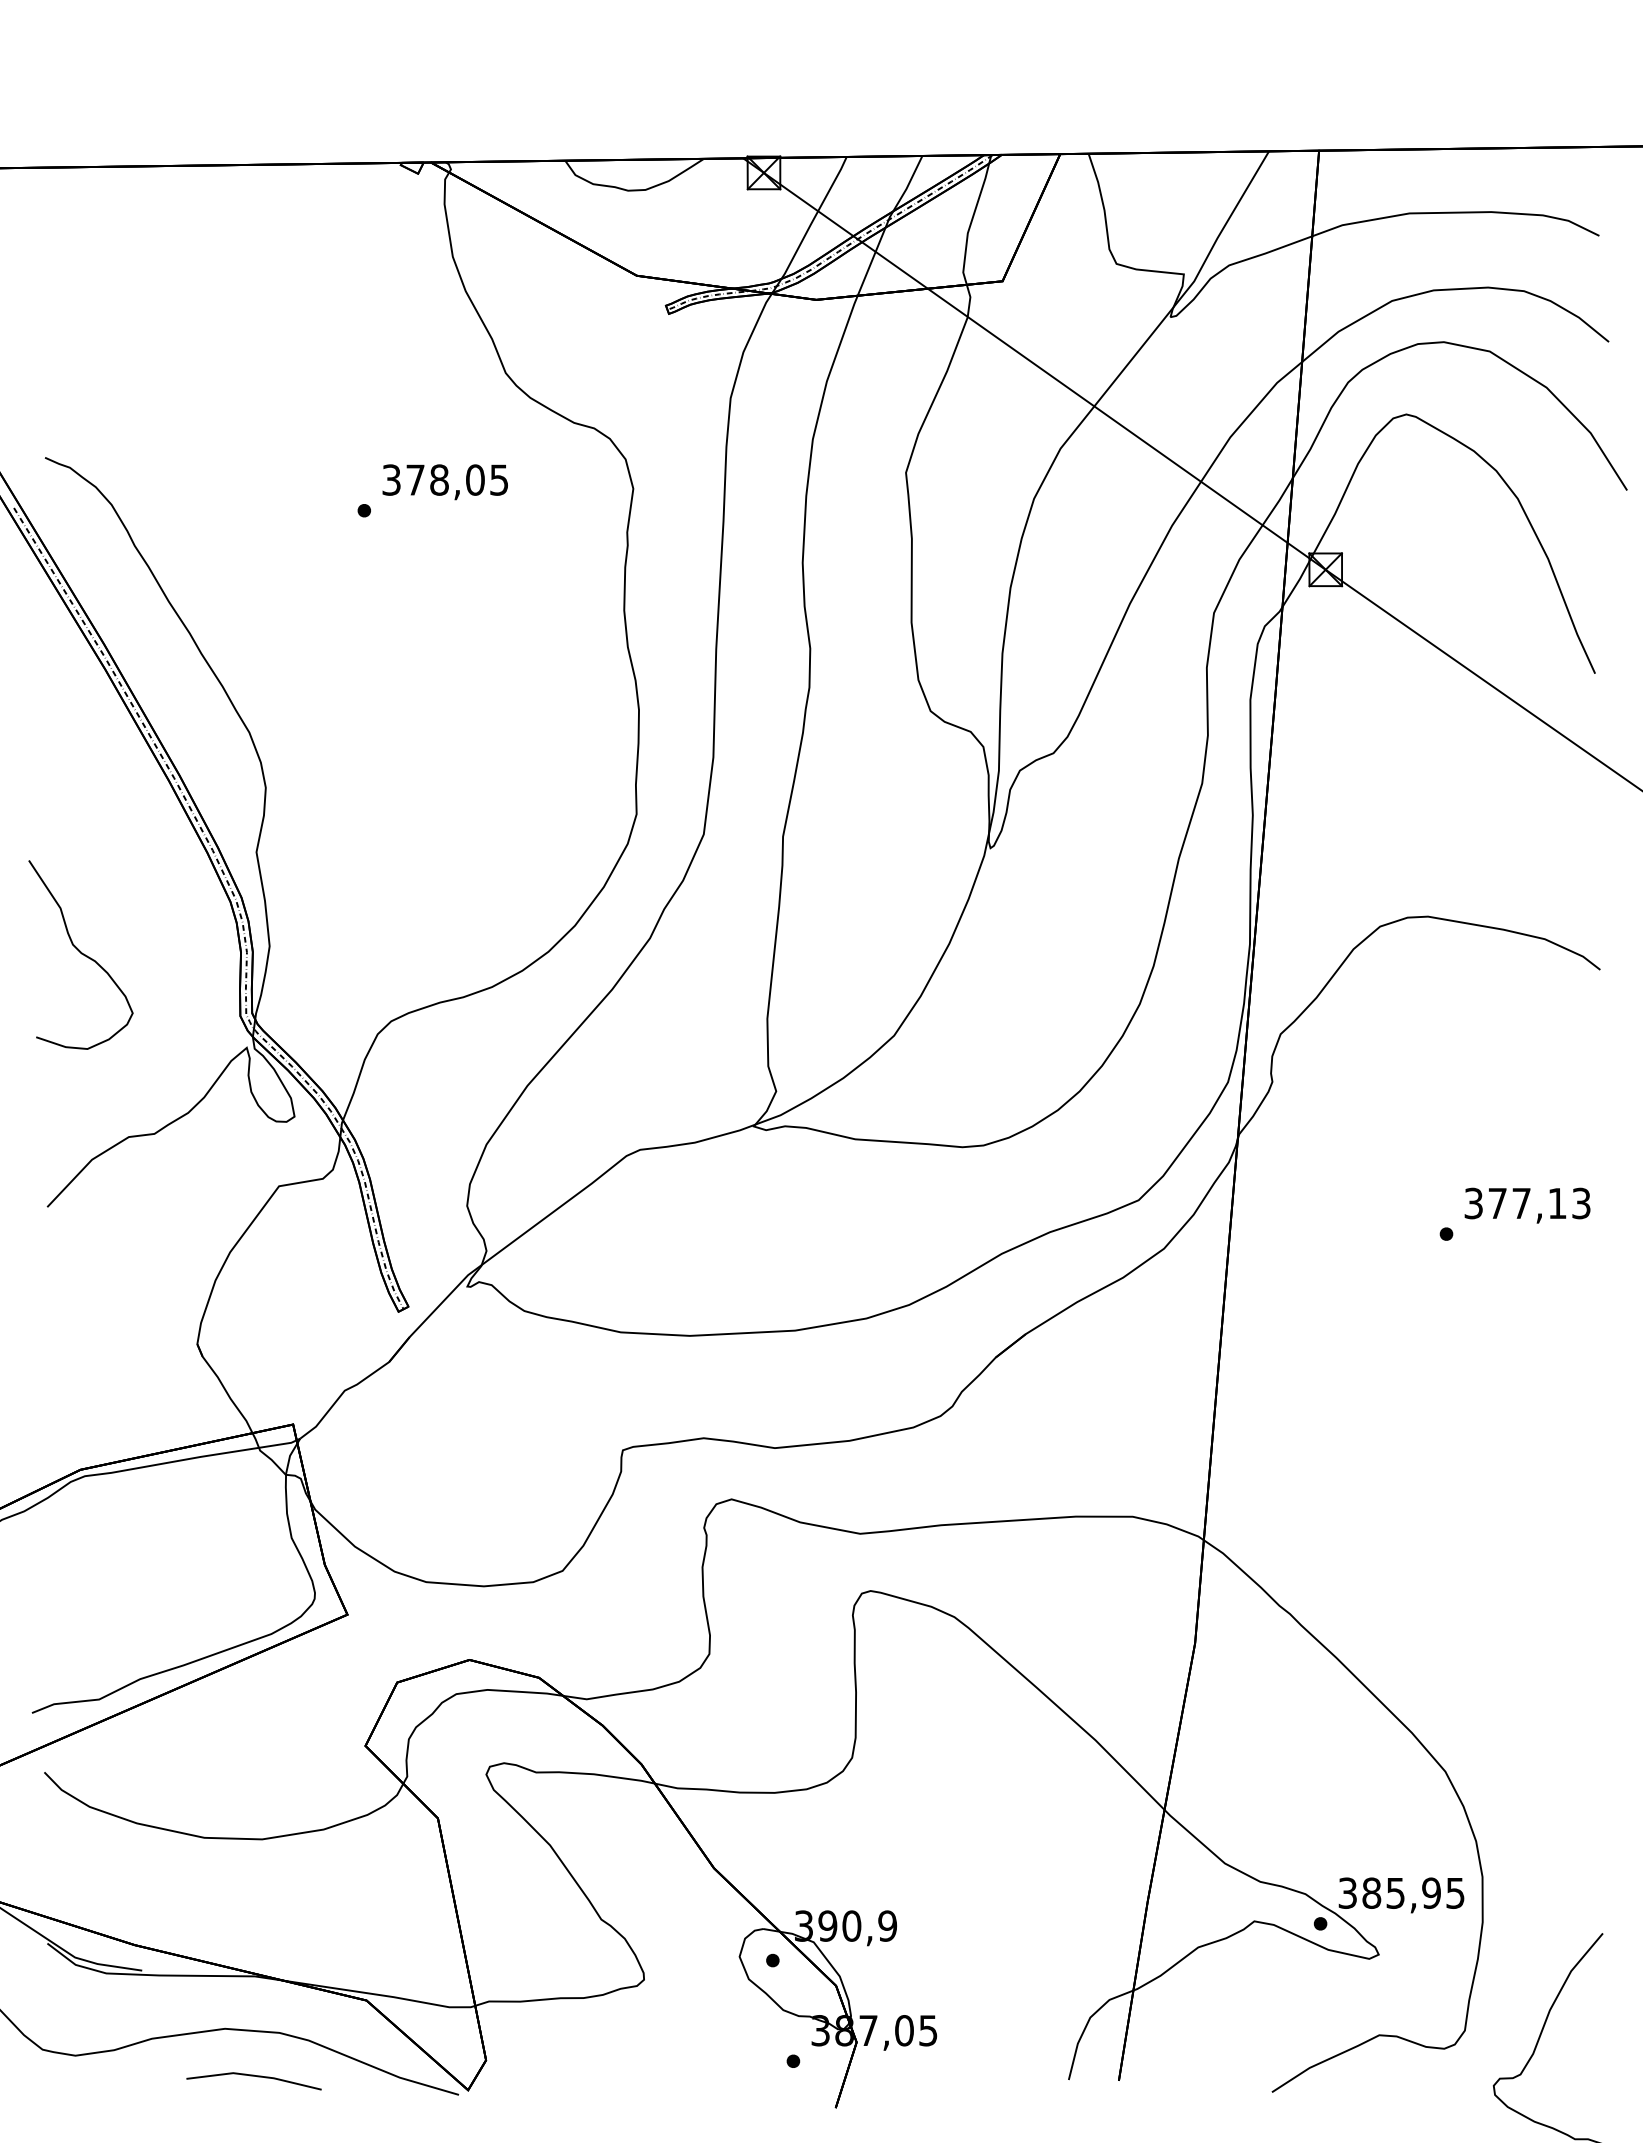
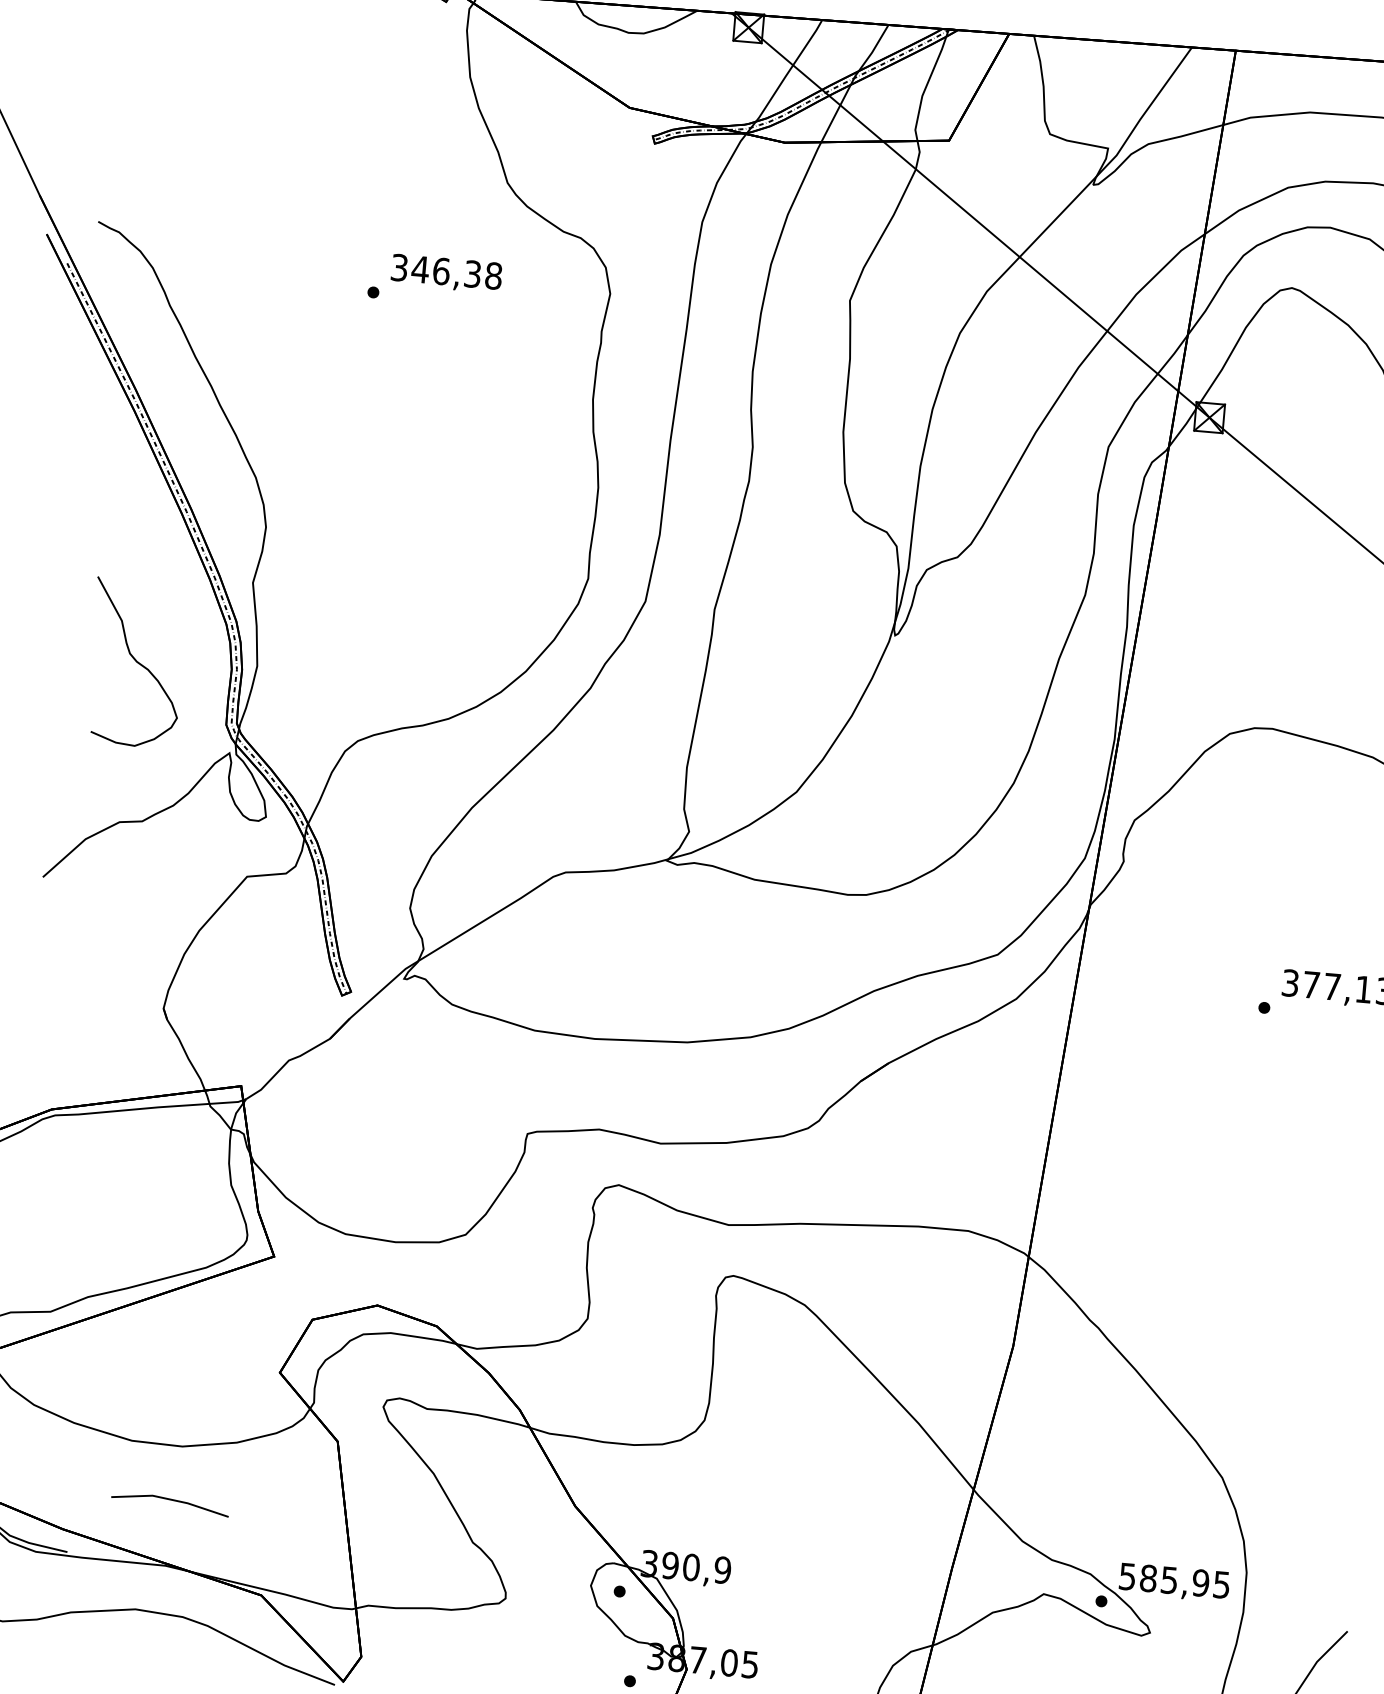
text: (456, 479) -> (456, 272), 378,05 -> 346,38
curve: (80, 953) -> (135, 661), moved
text: (1347, 1892) -> (1127, 1576), 385,95 -> 585,95
line: (253, 2076) -> (170, 1500), moved

